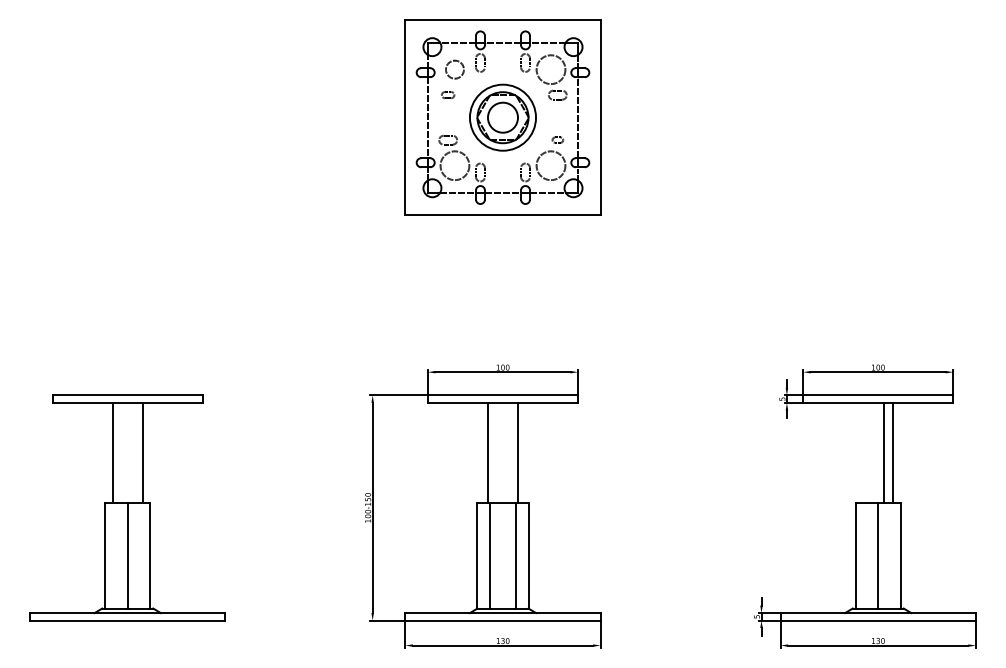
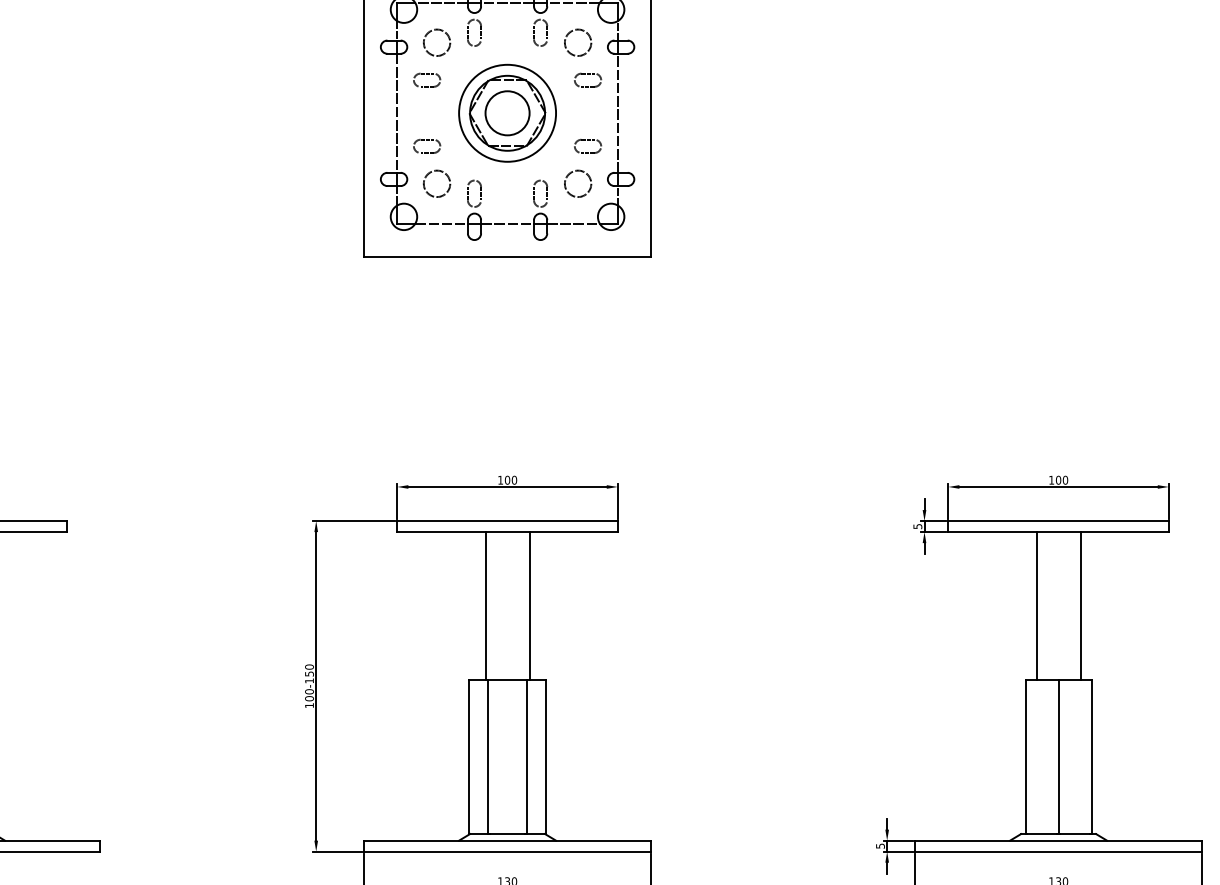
circle: (551, 69) -> (578, 42), size x0.62
part: (447, 94) -> (426, 79), size x1.43
part: (557, 139) -> (587, 145), size x1.67
circle: (454, 165) -> (436, 183), size x0.62
circle: (551, 165) -> (578, 183), size x0.62
line: (884, 452) -> (1036, 604), moved

